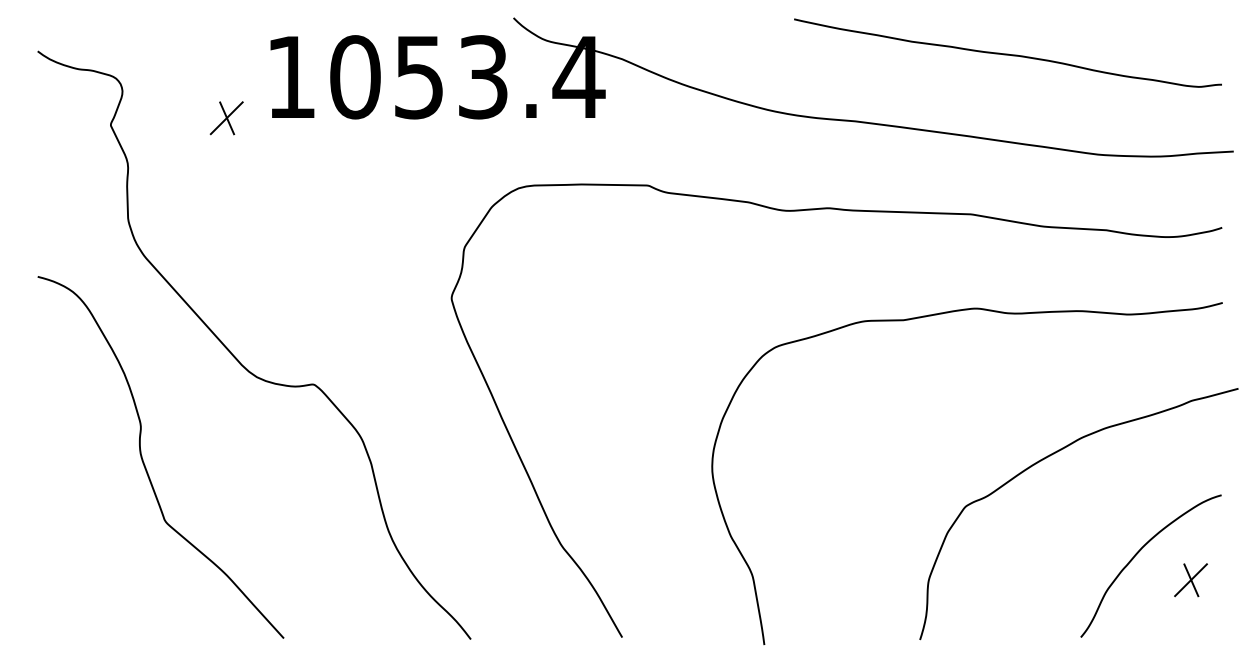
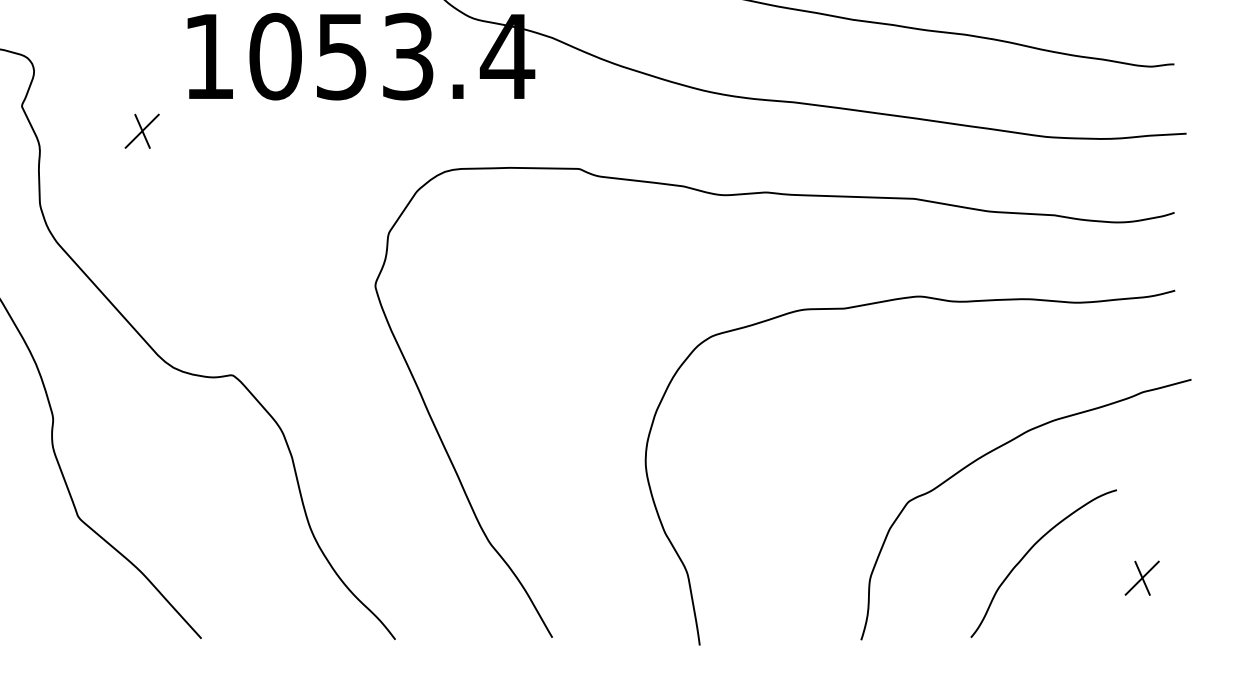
part: (226, 118) -> (141, 131), moved
curve: (1138, 553) -> (1030, 550), moved

